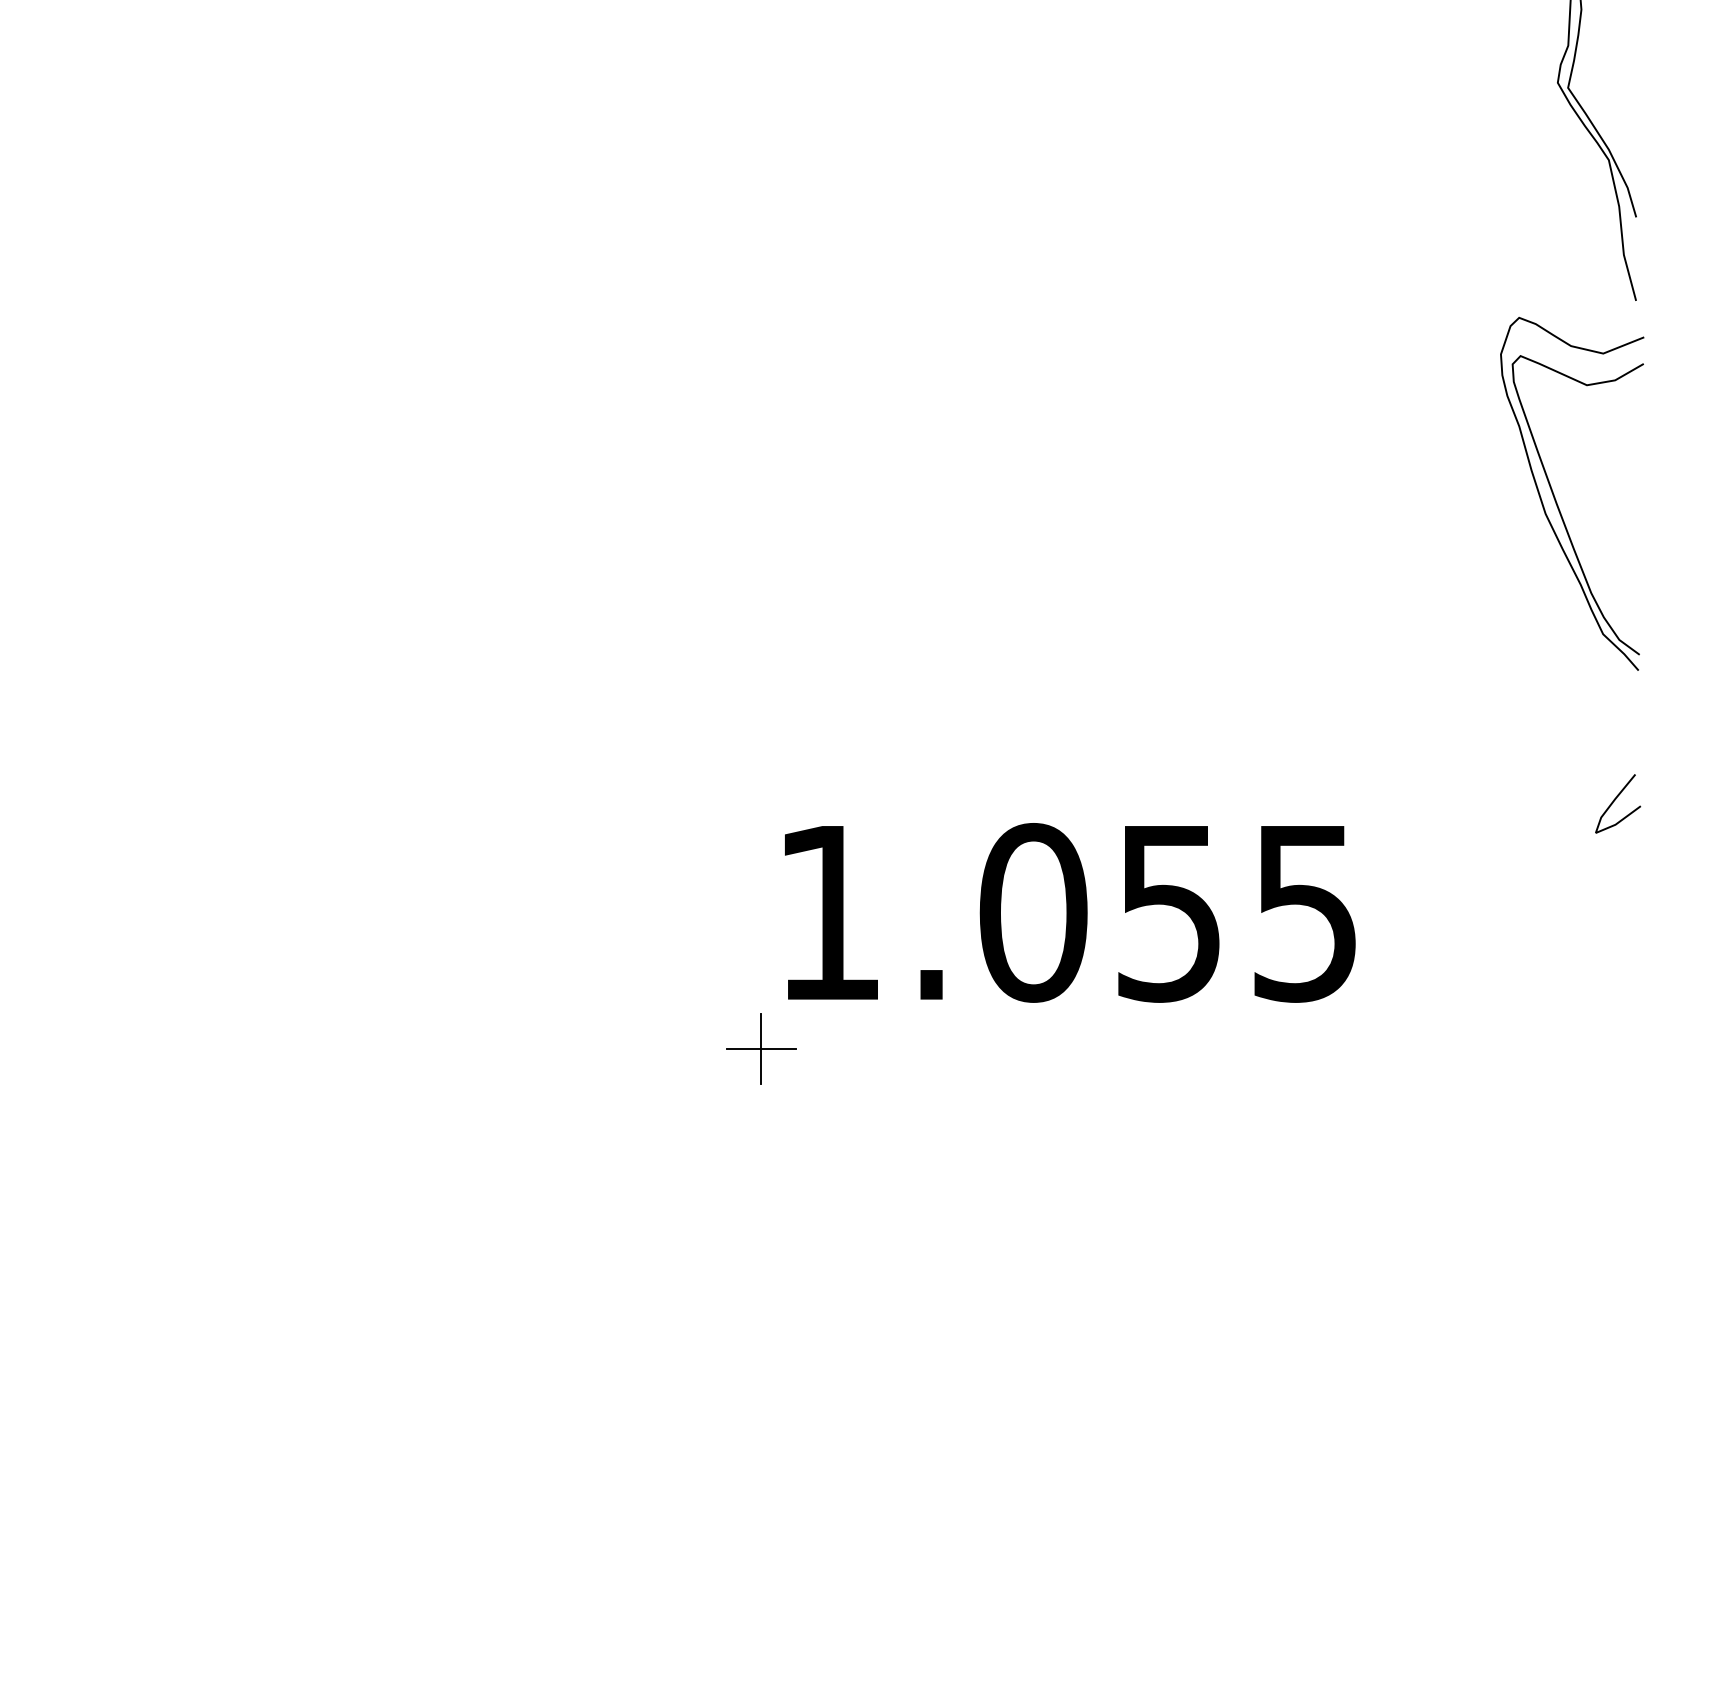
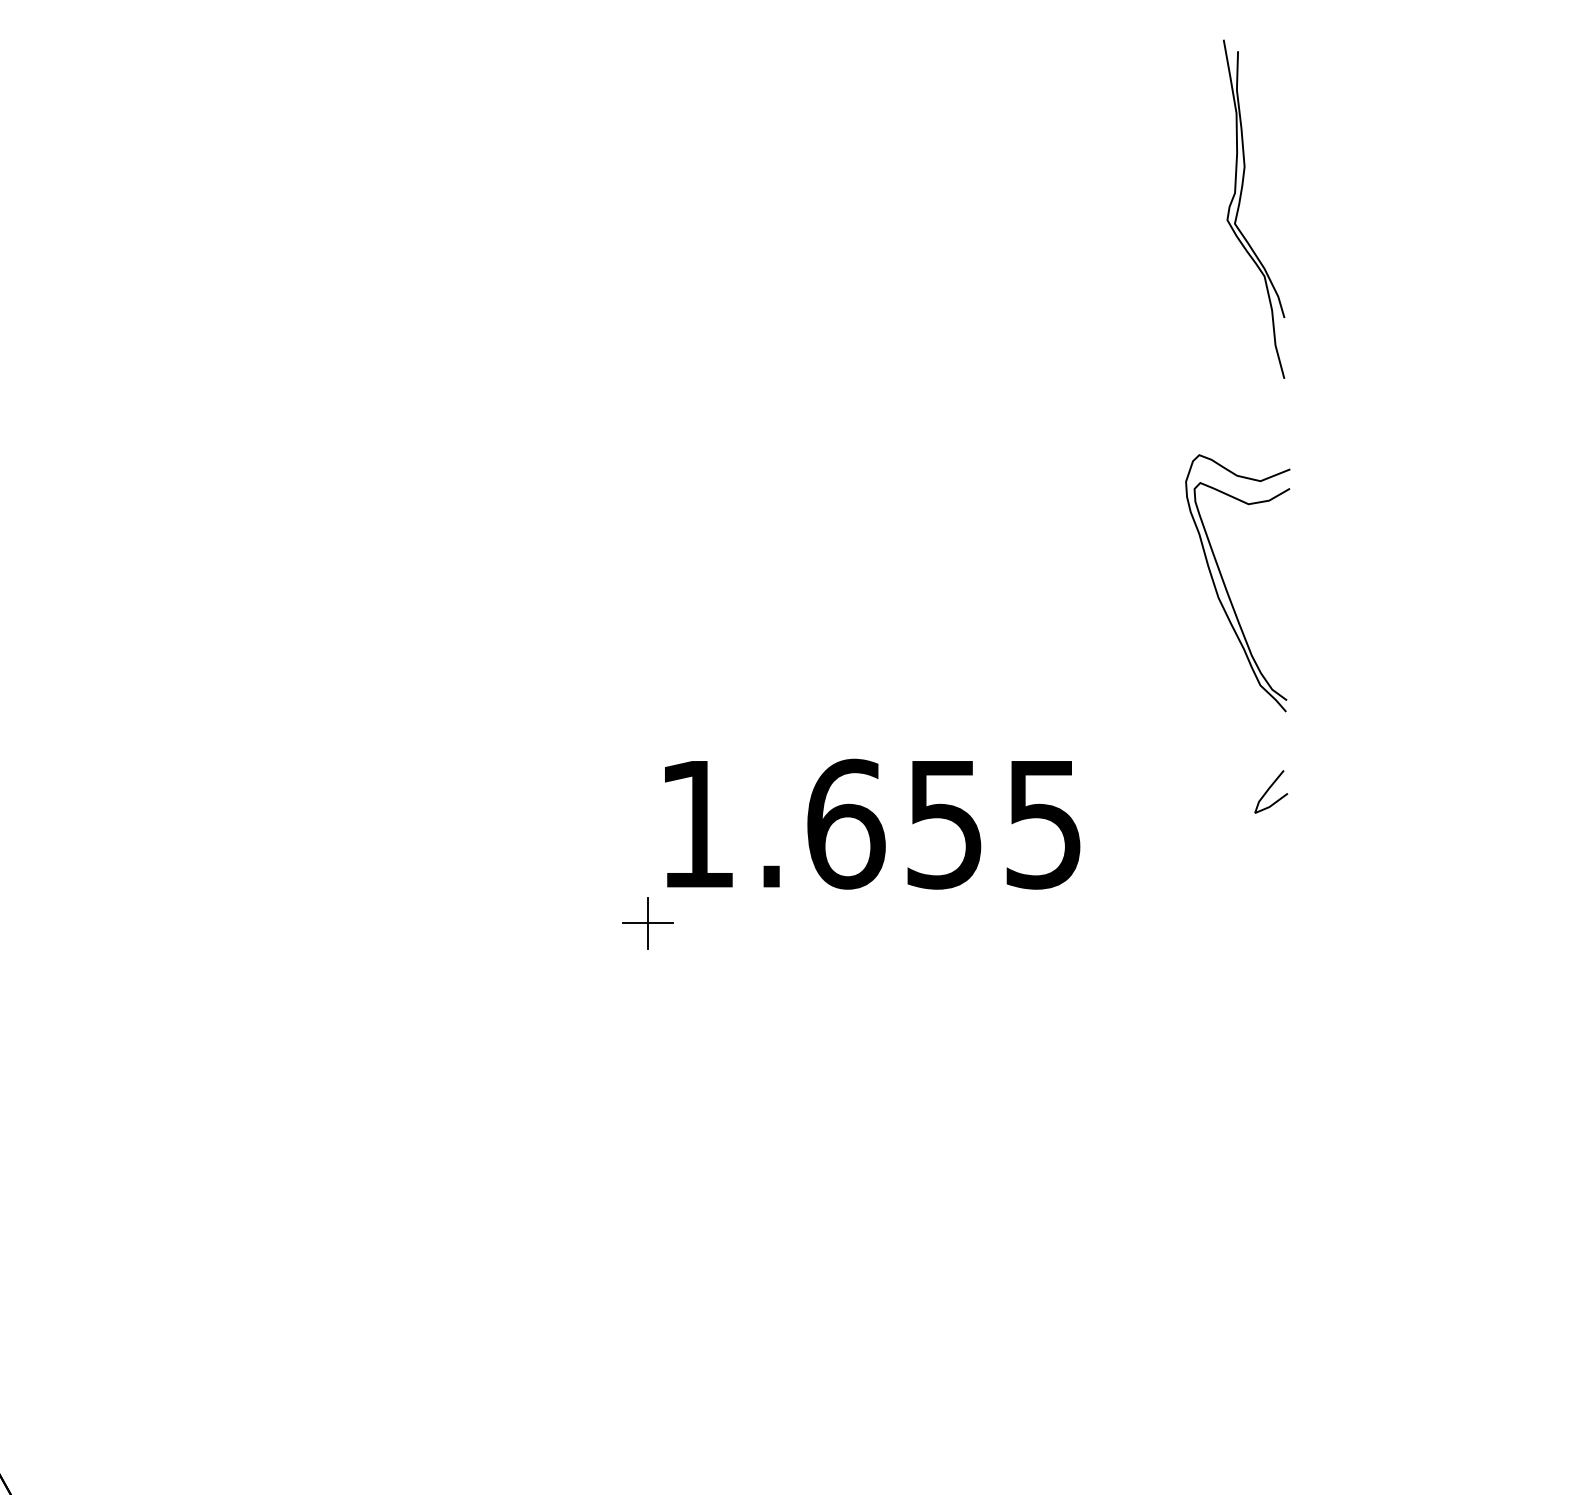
part: (1556, 498) -> (1226, 586), moved
curve: (1615, 800) -> (1269, 789), moved
text: (1033, 911) -> (845, 823), 1.055 -> 1.655

